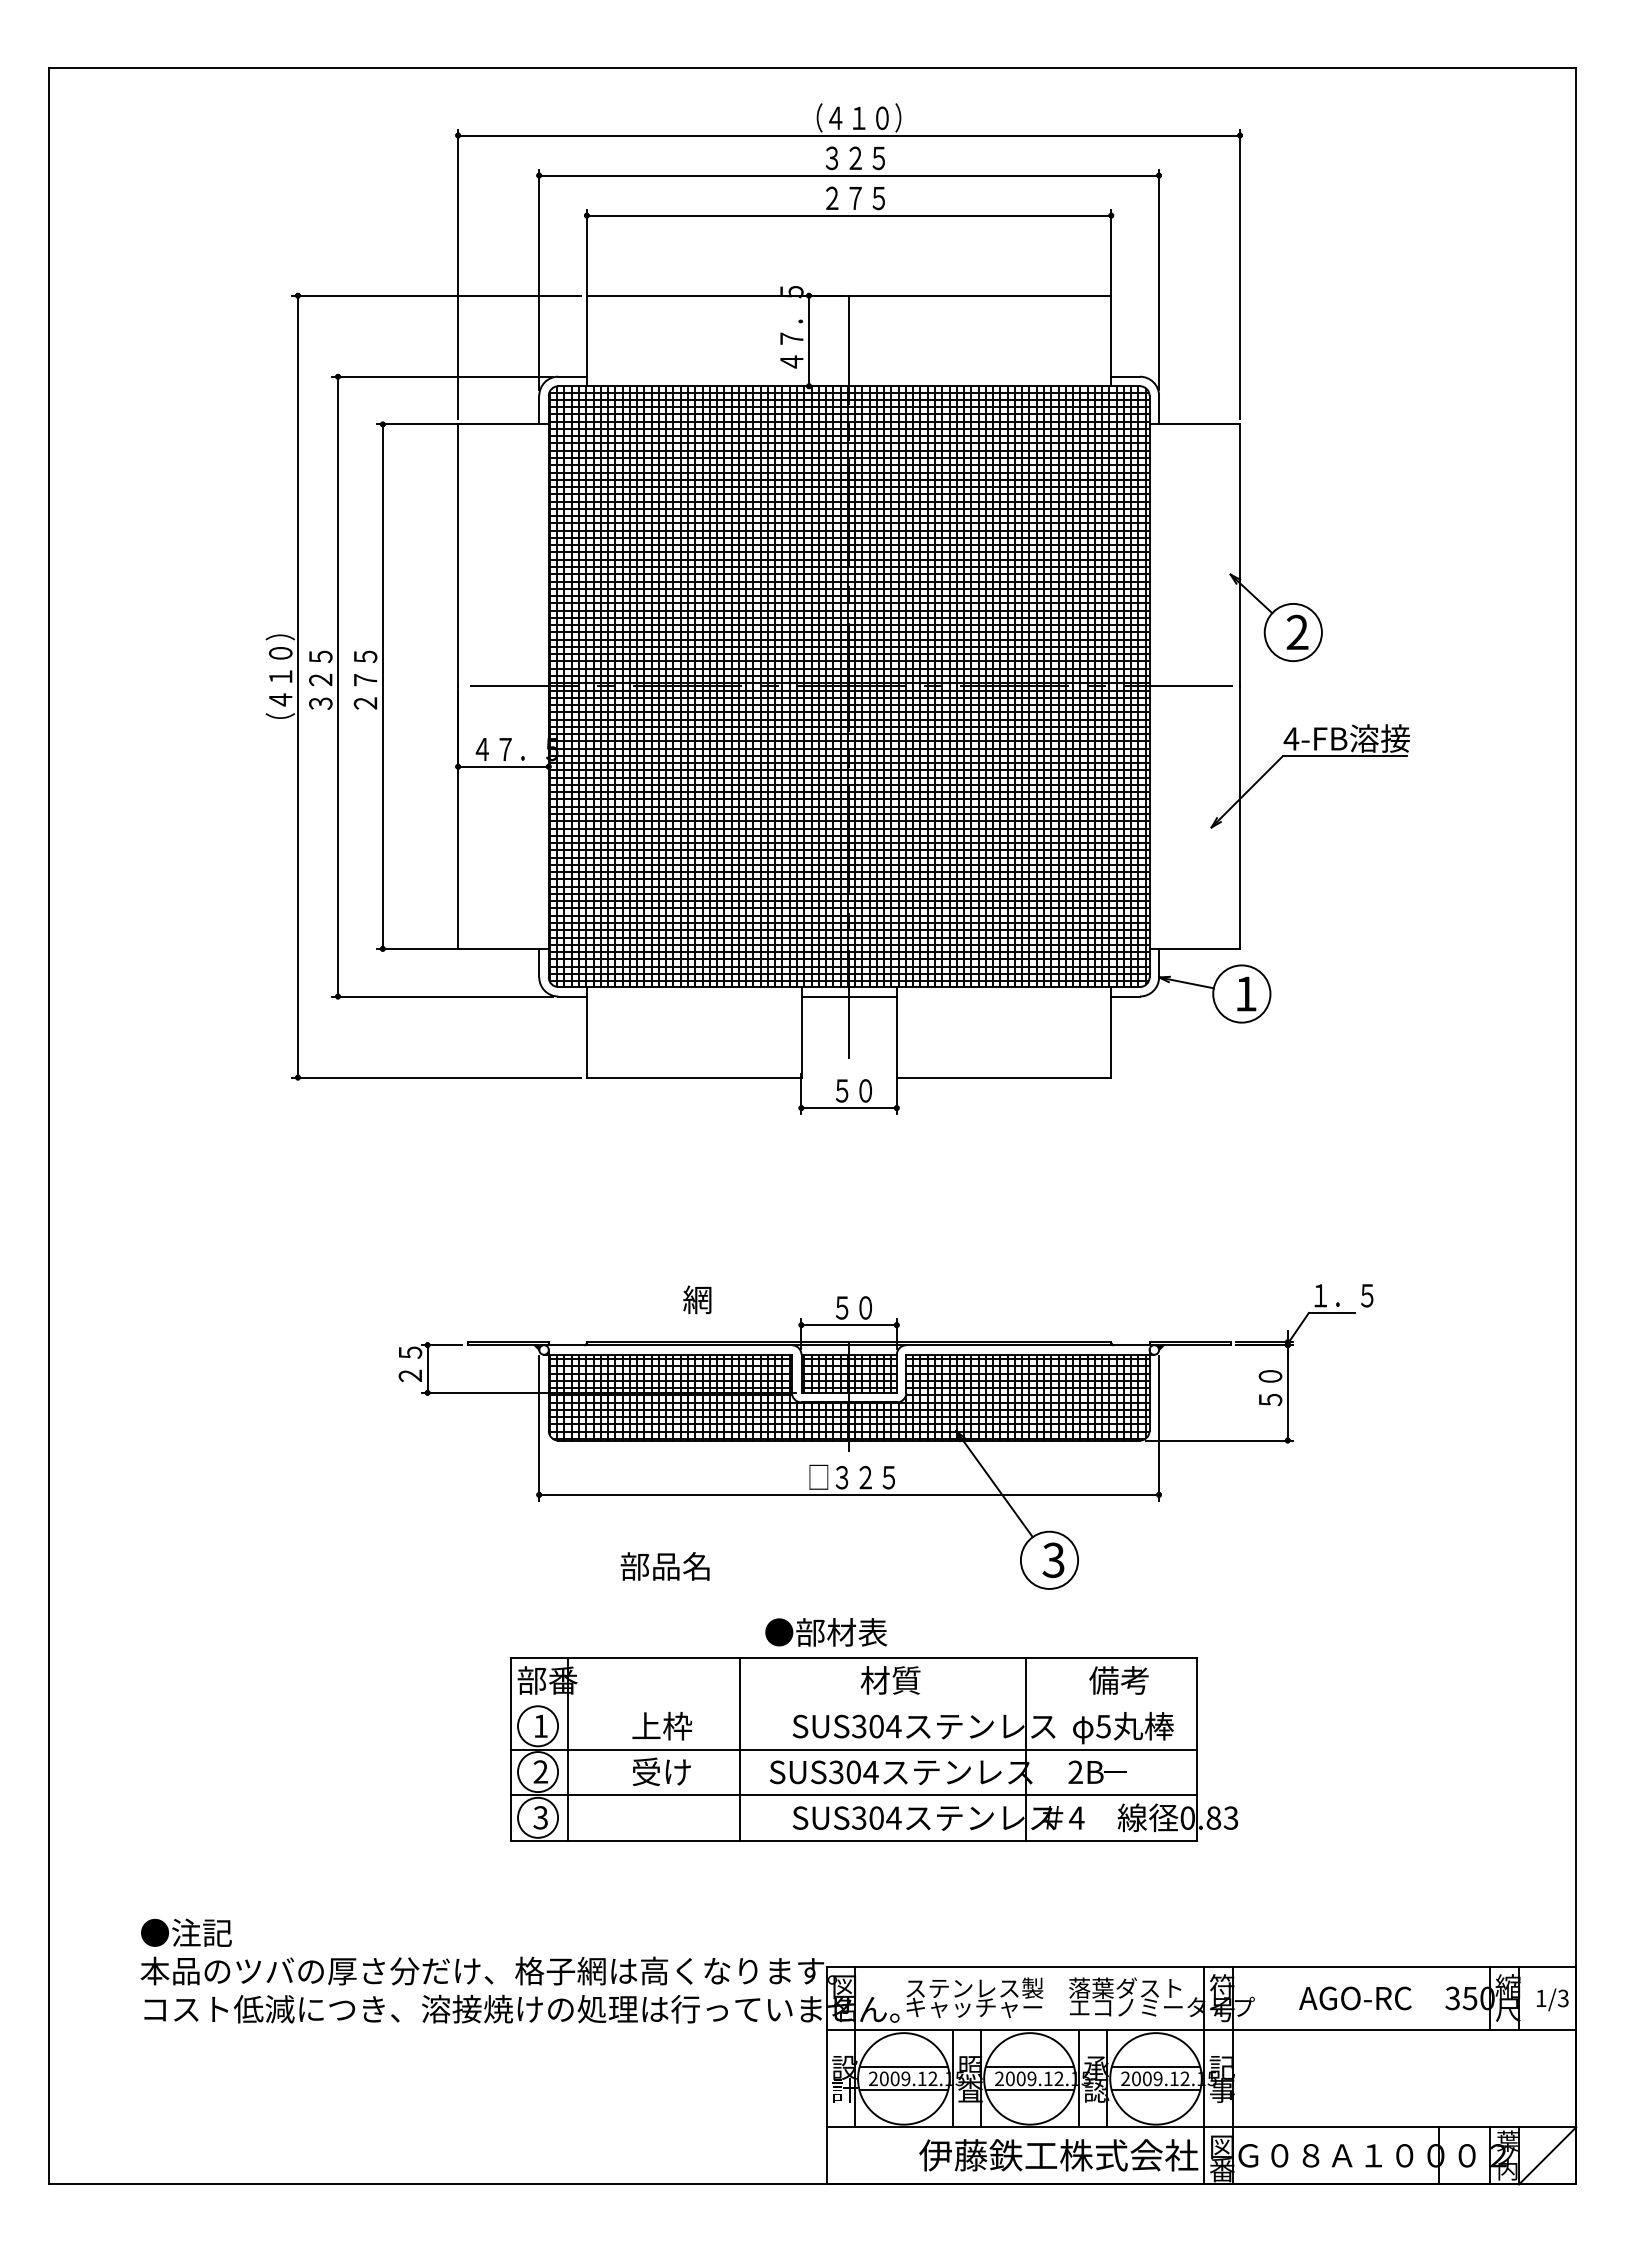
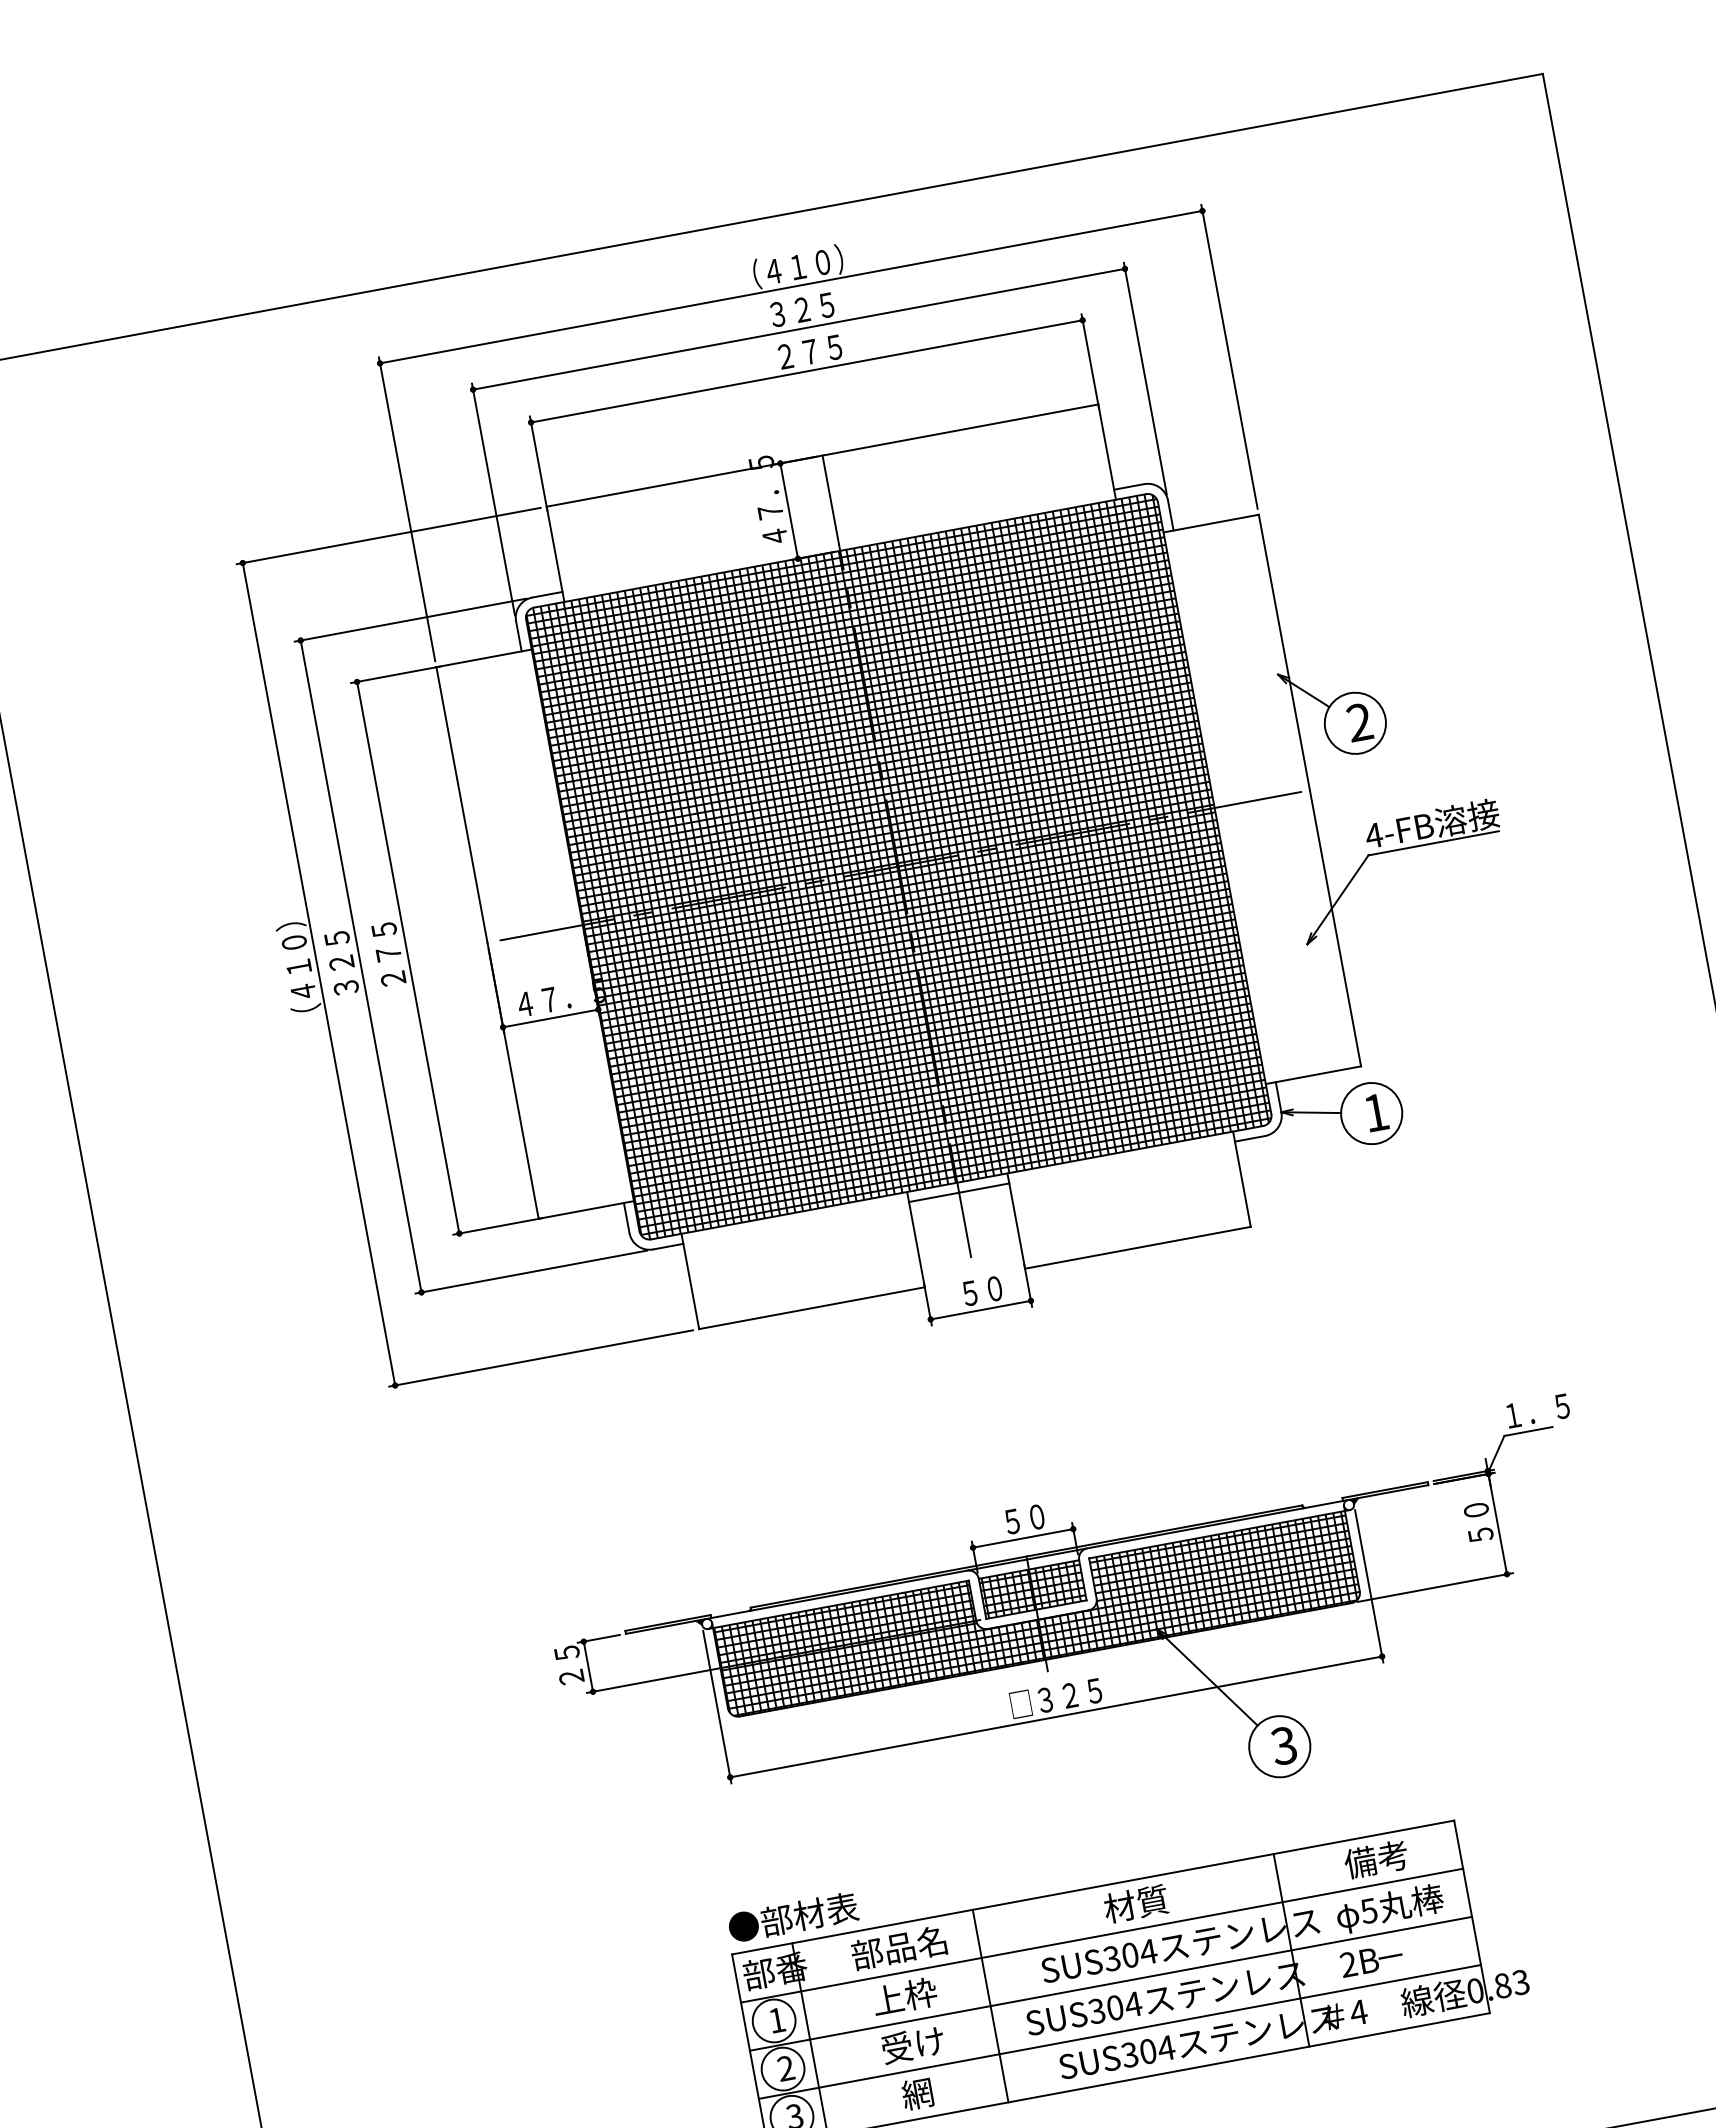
text: (697, 1299) -> (917, 2093), moved
text: (664, 1566) -> (898, 1948), moved
text: (826, 1632) -> (793, 1917), moved
line: (853, 1703) -> (1101, 1935), added

